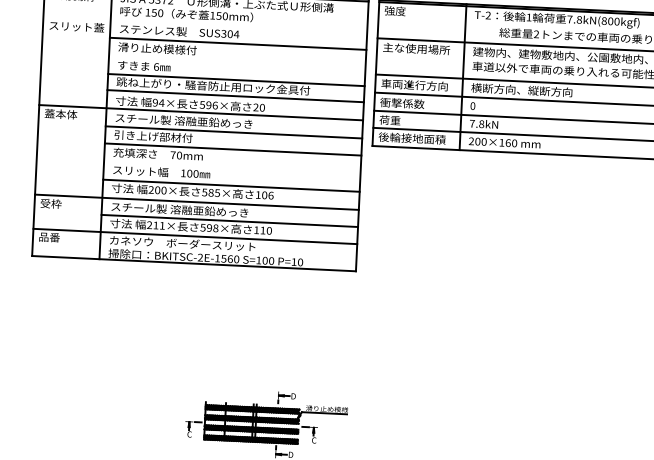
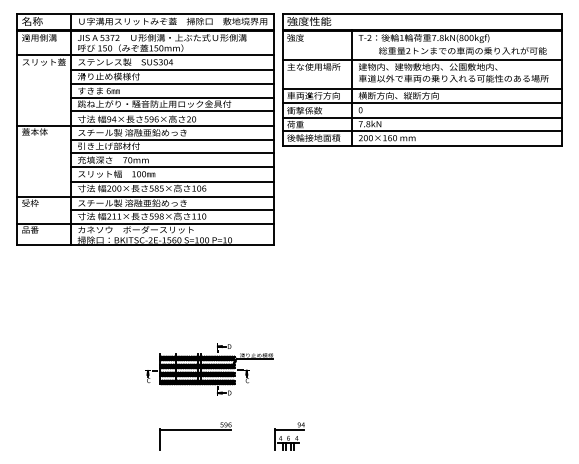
line: (204, 24) -> (145, 55), added
line: (237, 62) -> (172, 84), added
line: (232, 167) -> (172, 167), added

